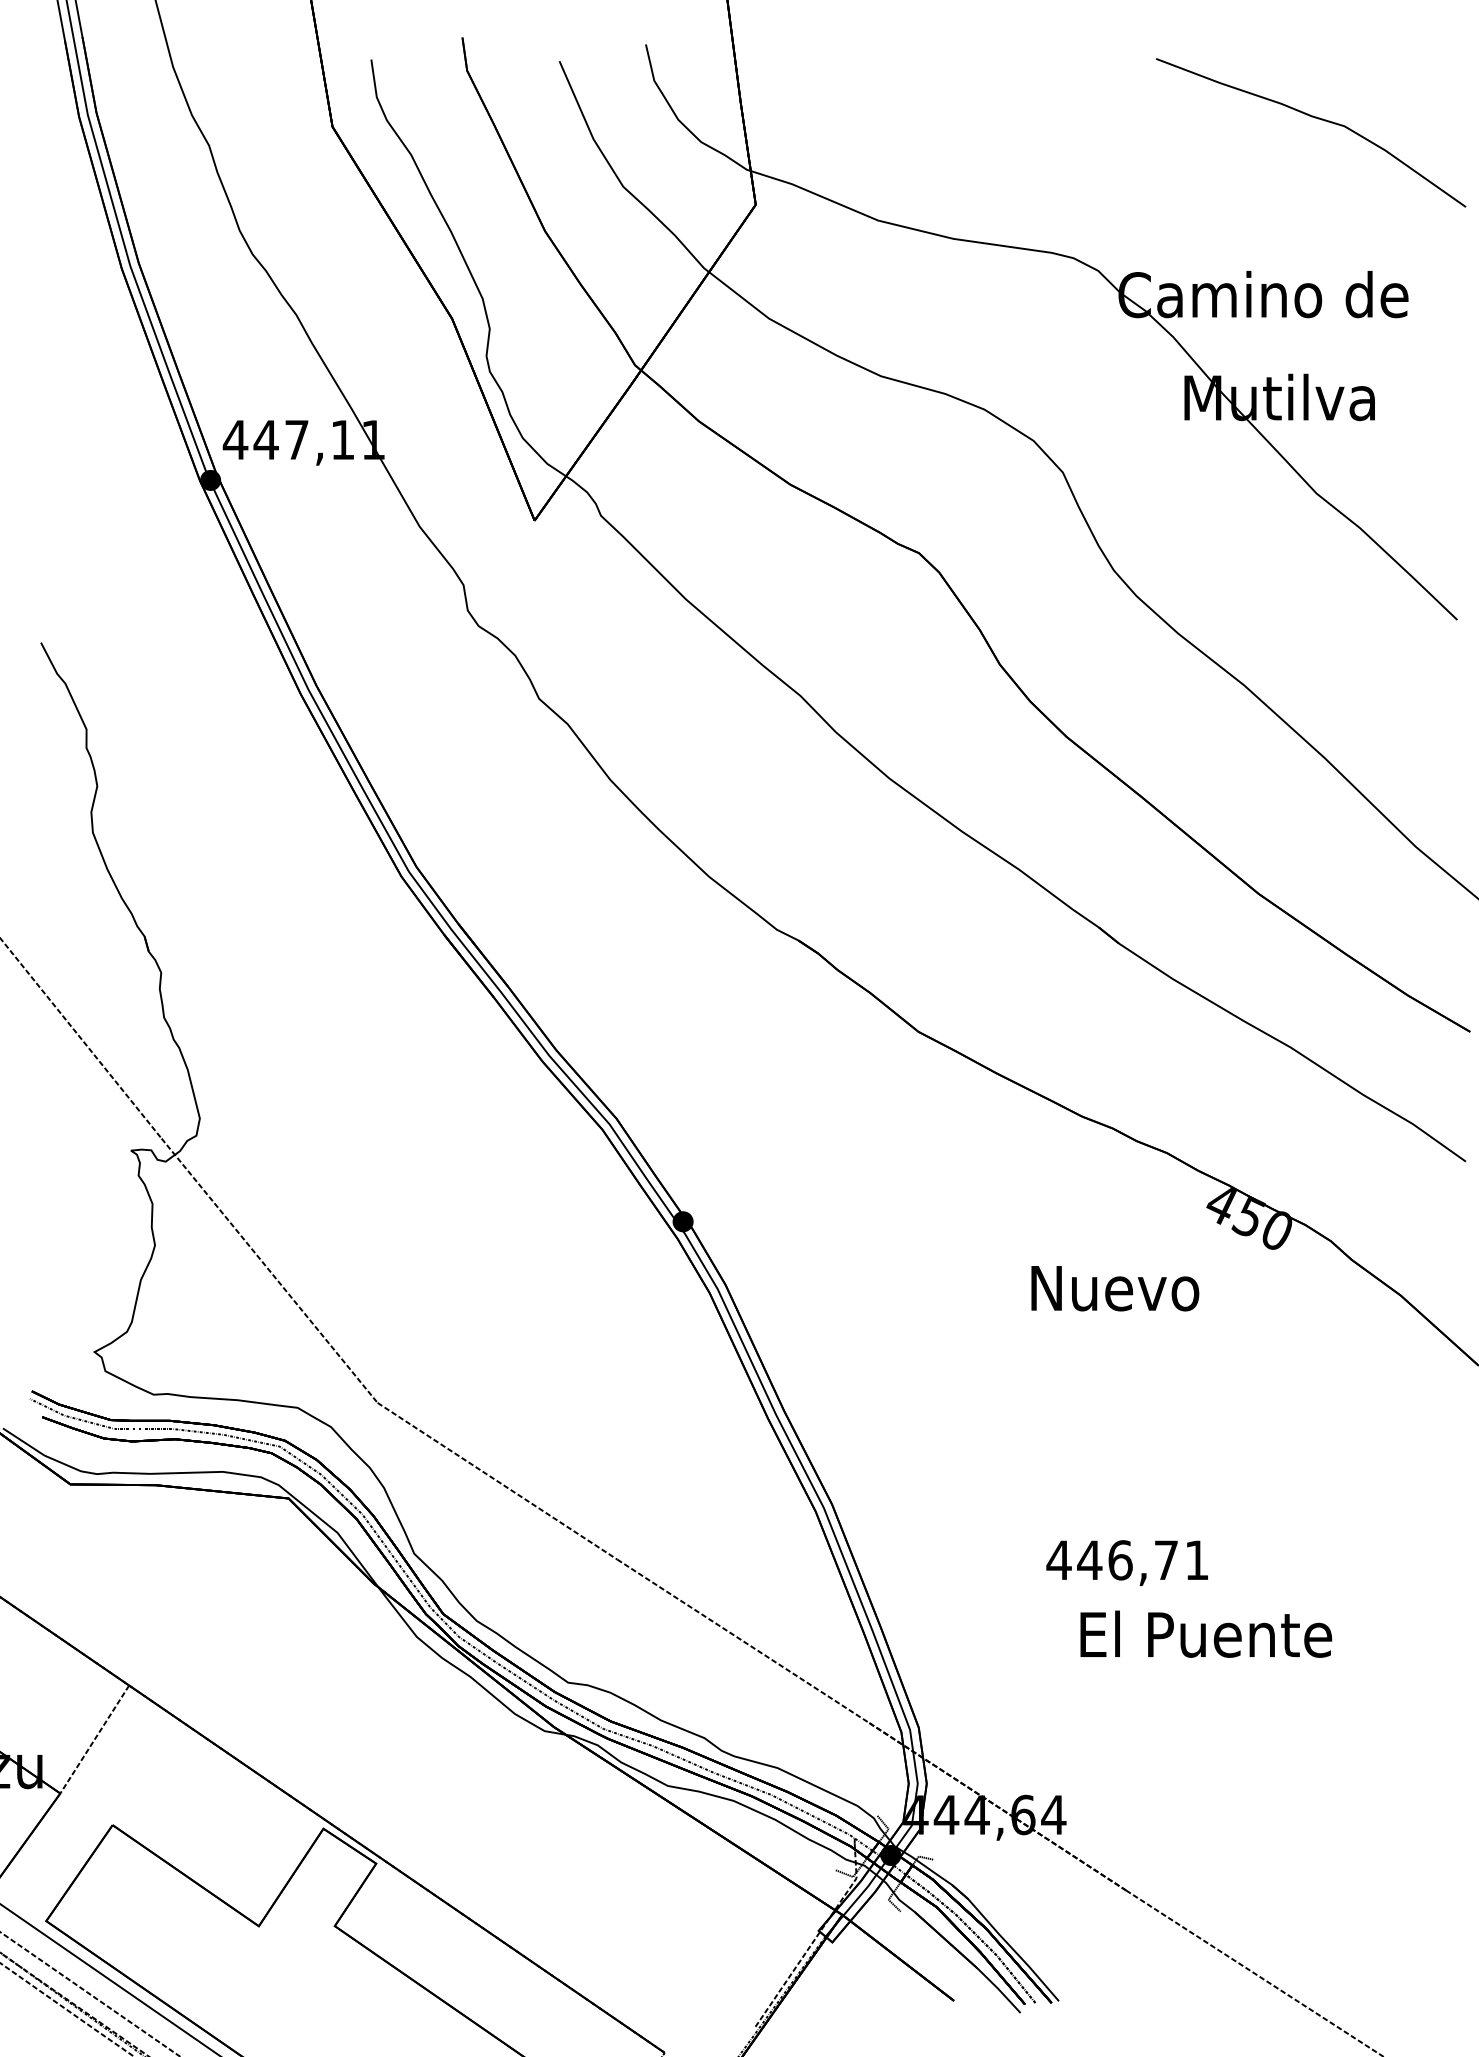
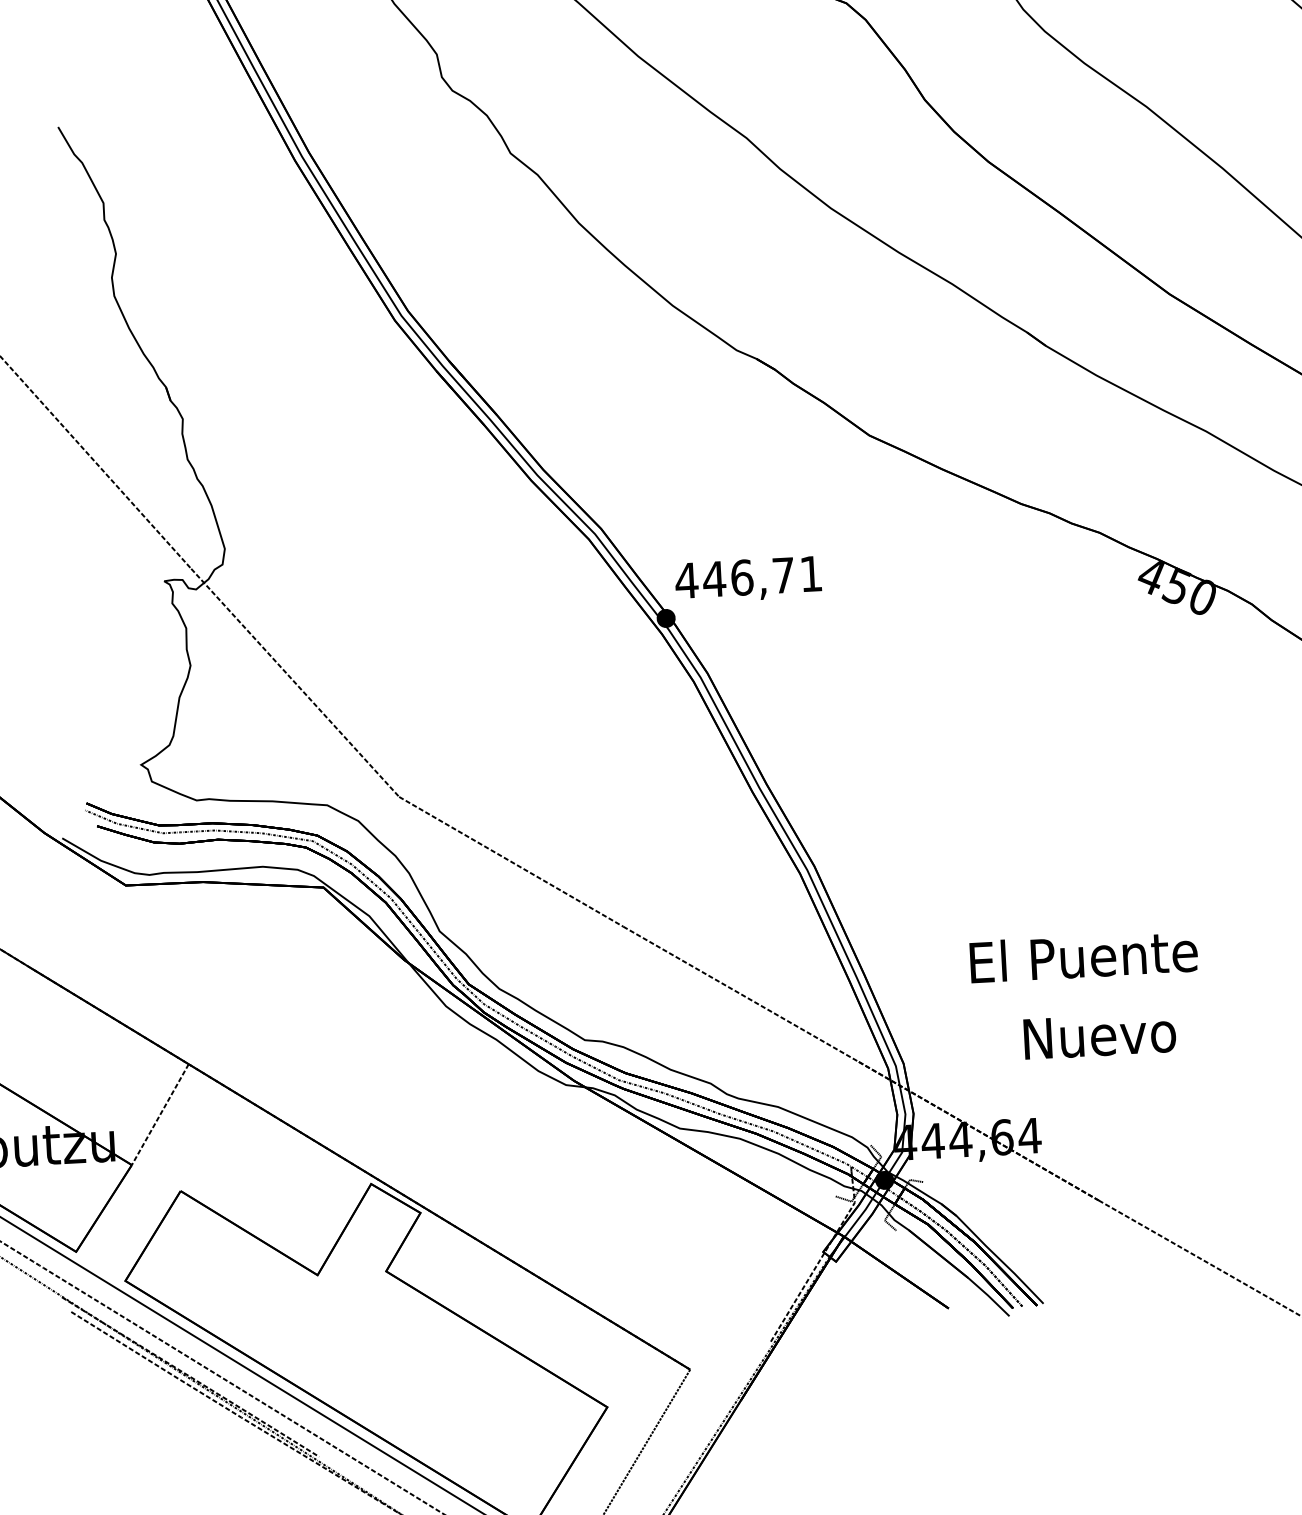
text: (1115, 1288) -> (1100, 1035), moved
text: (1126, 1562) -> (747, 579), moved
text: (1206, 1633) -> (1084, 955), moved

